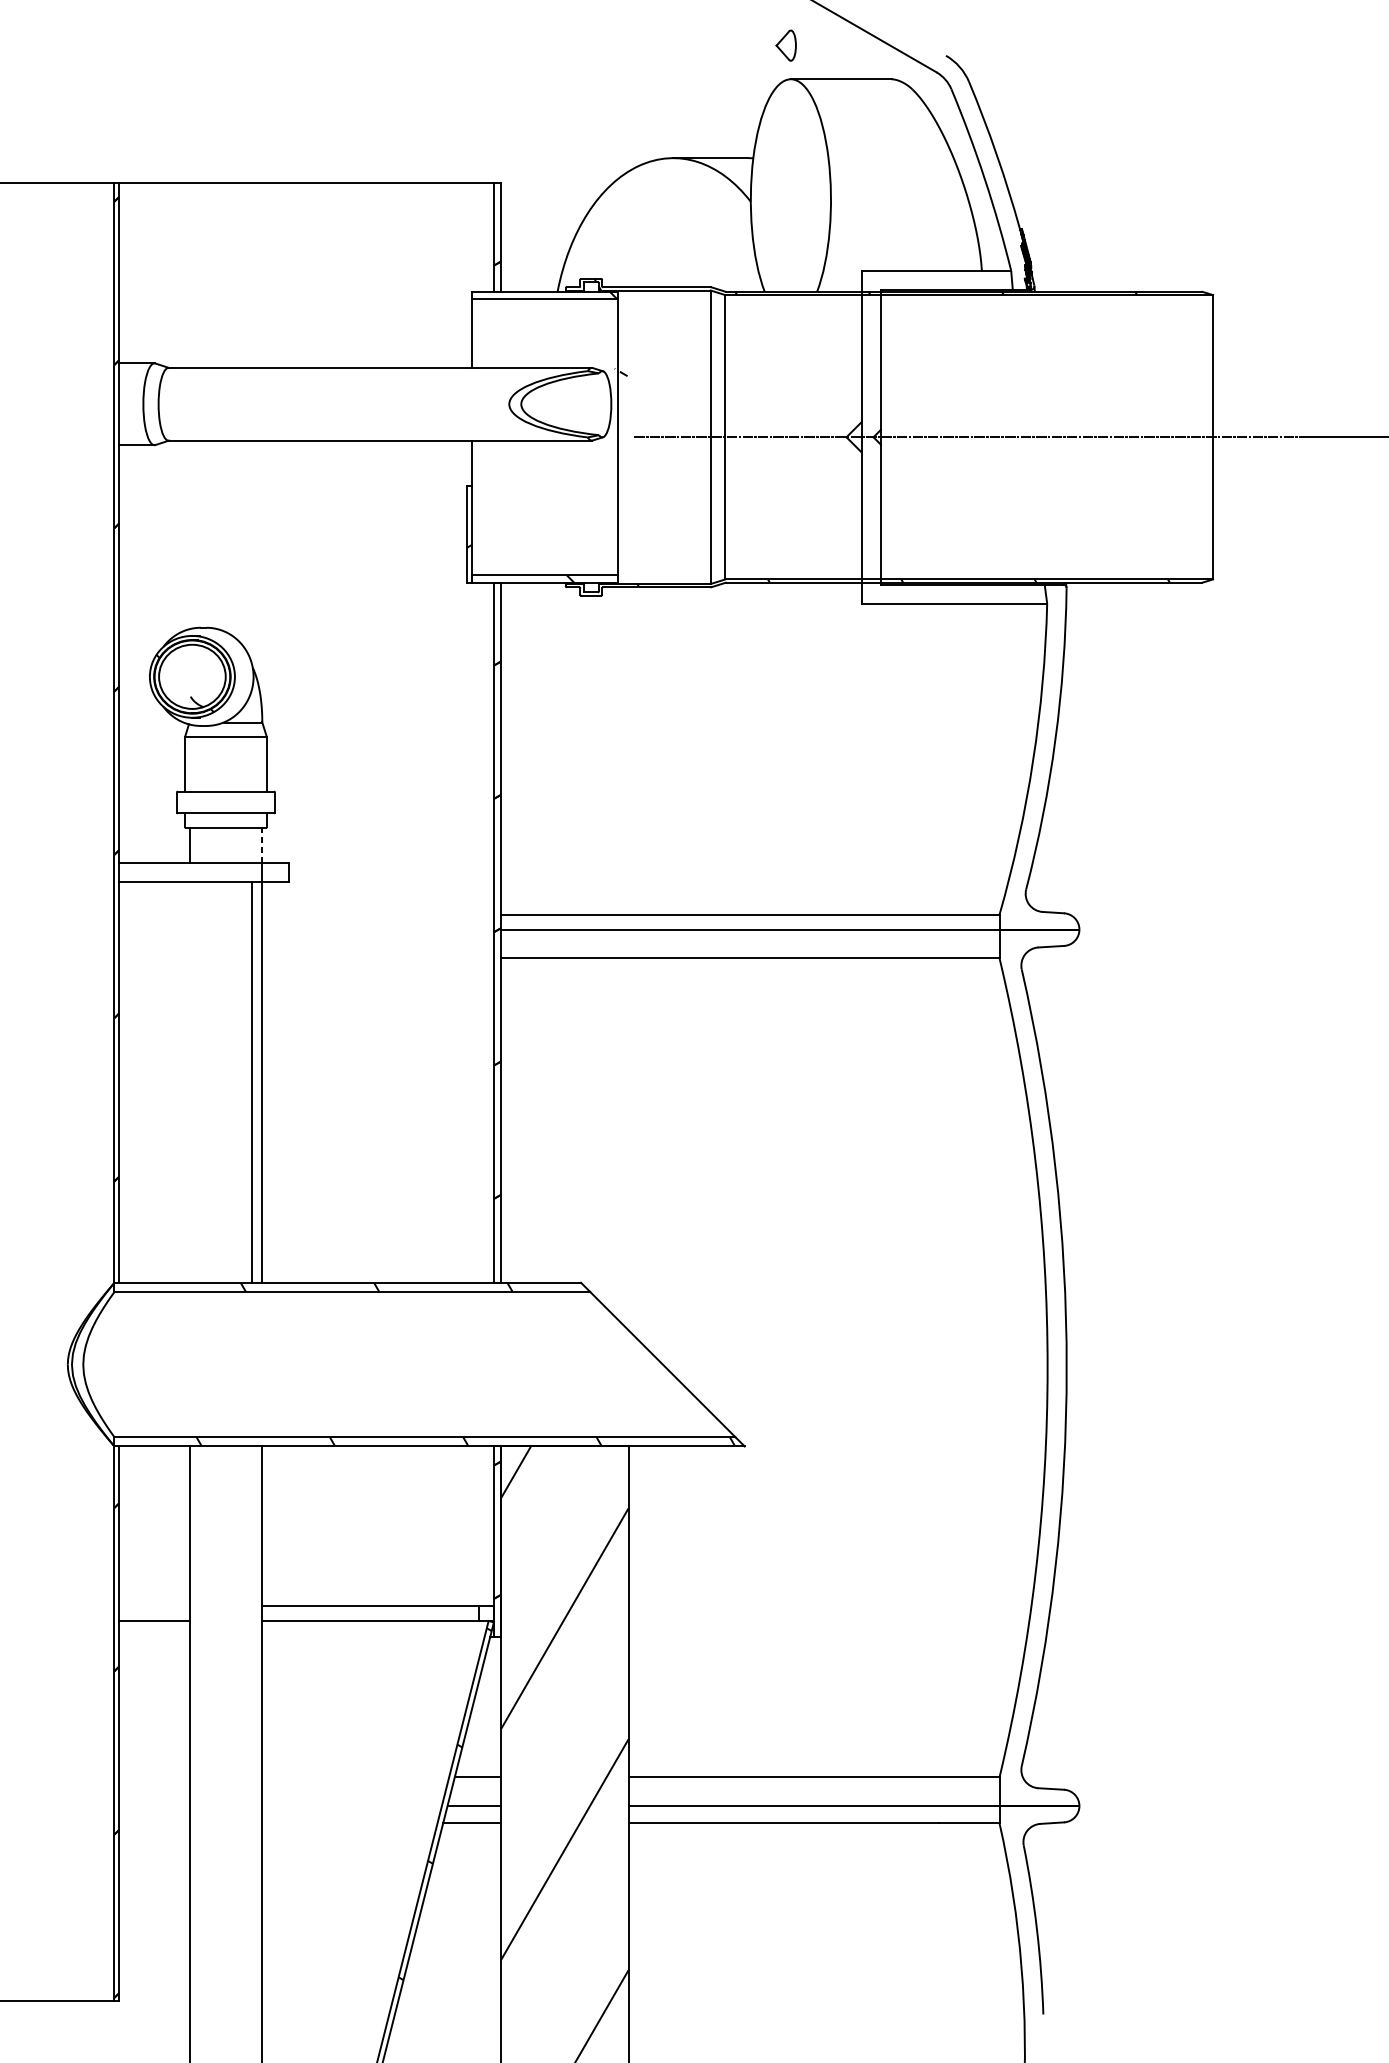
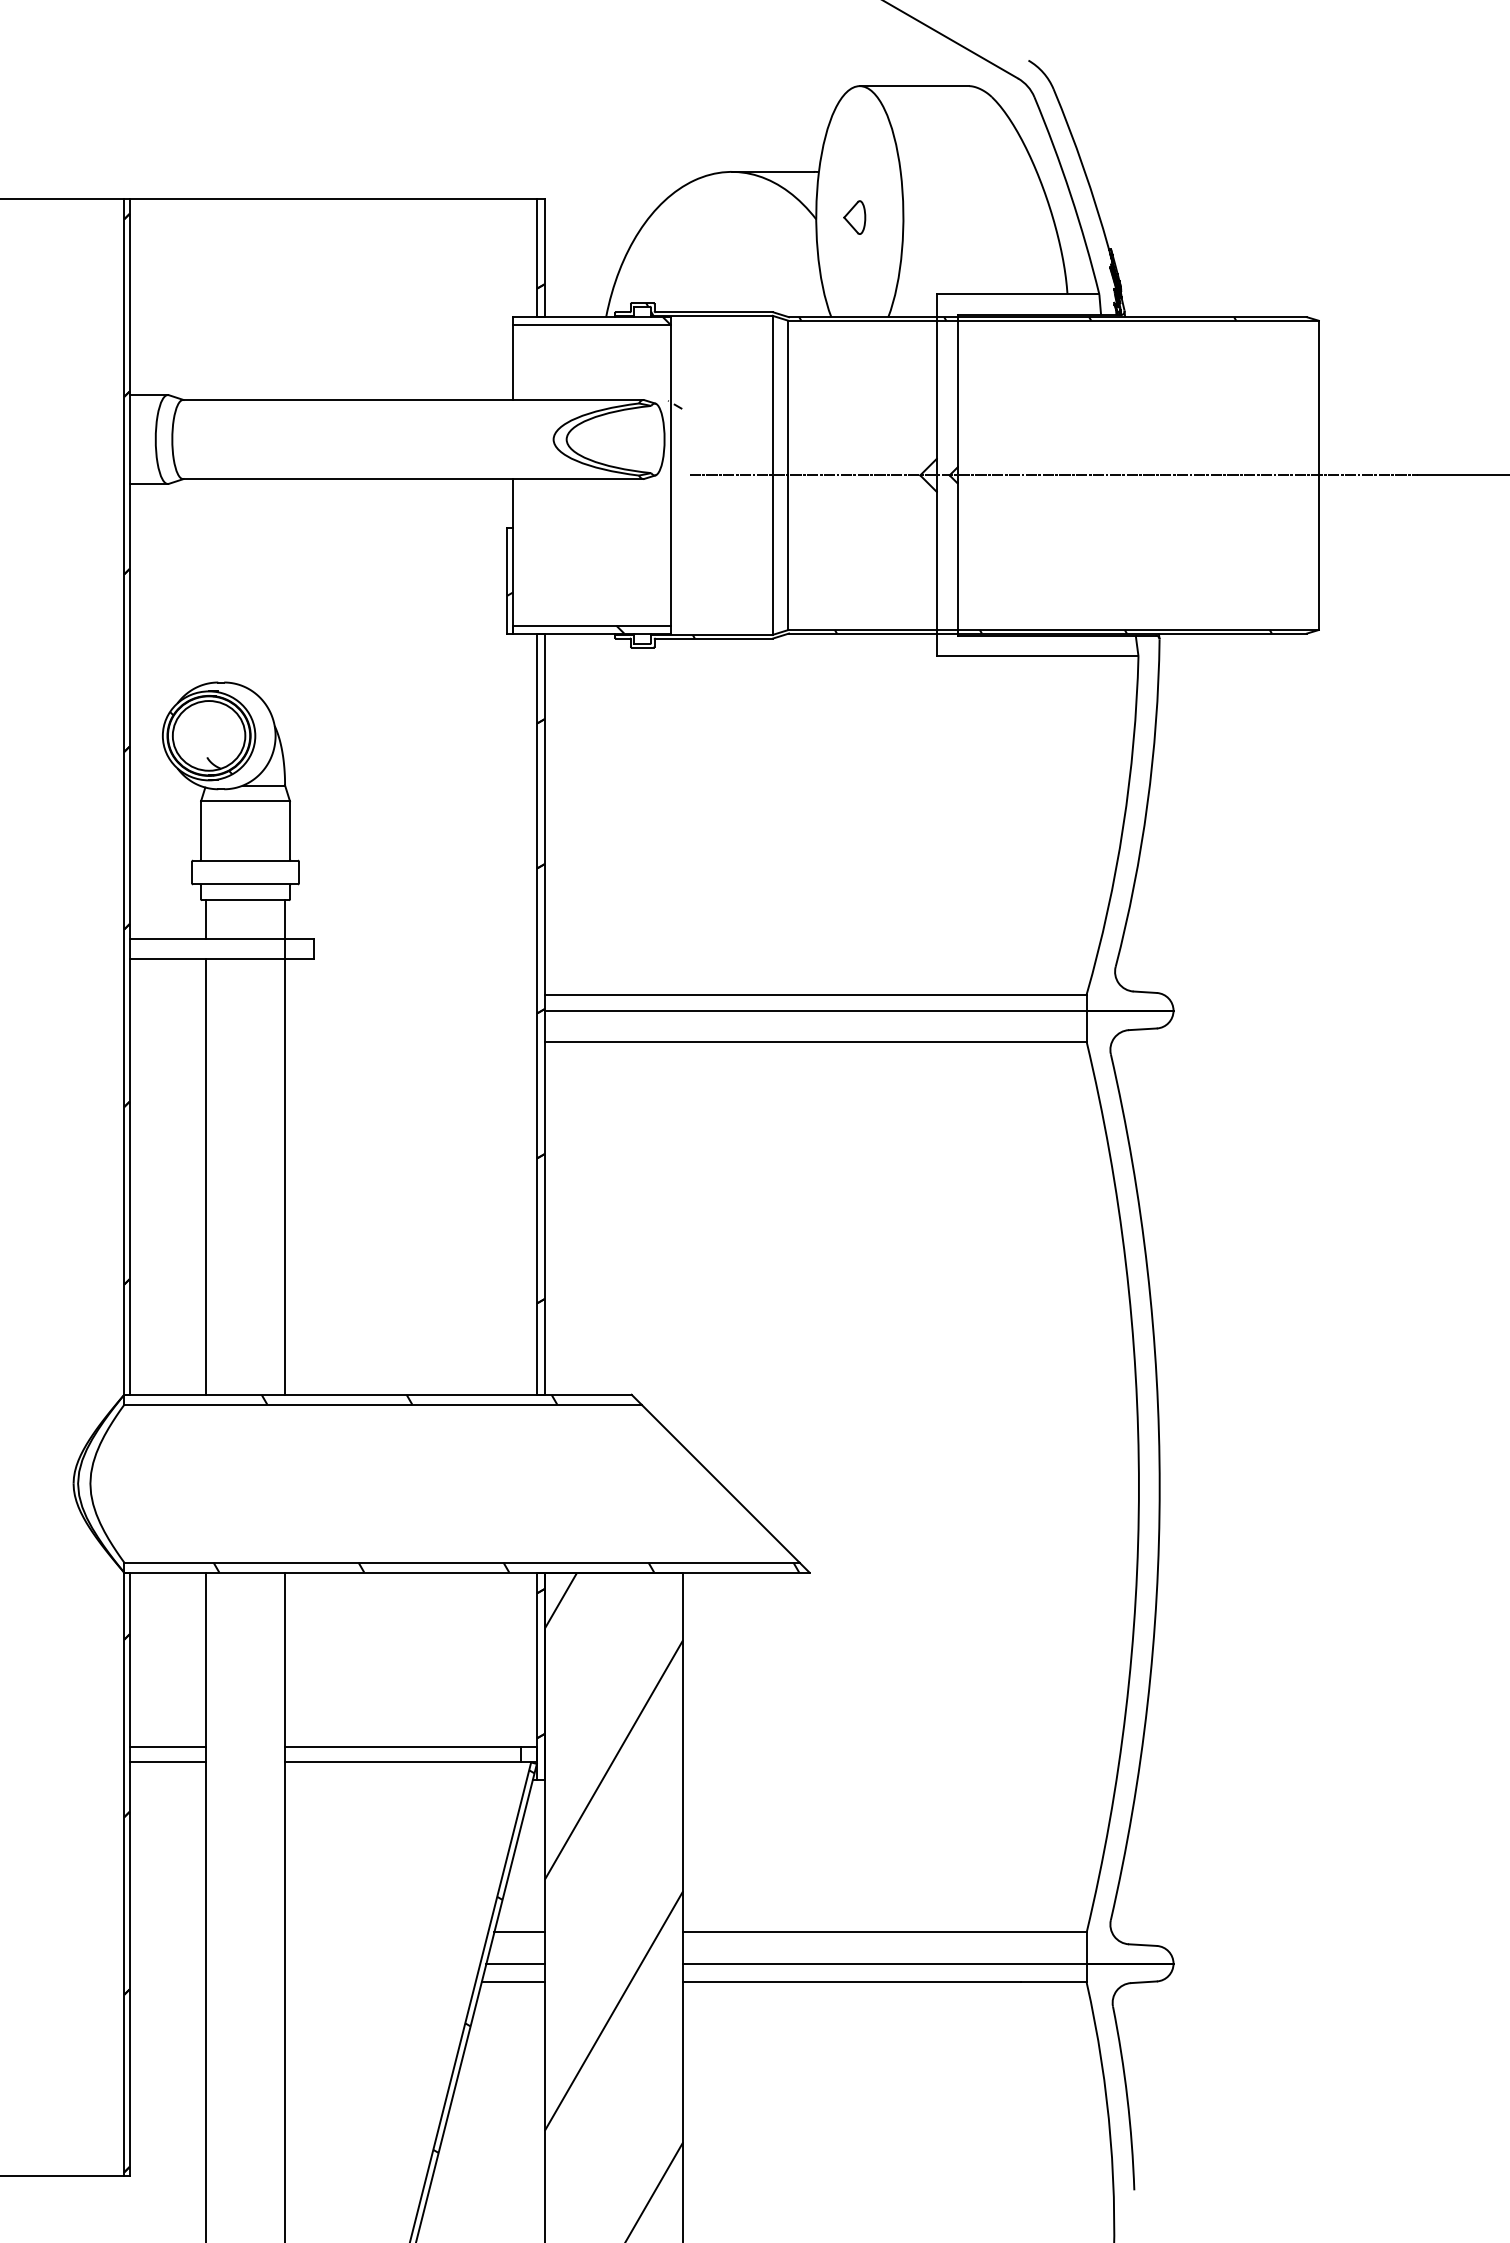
part: (786, 45) -> (854, 217), moved
line: (262, 844) -> (285, 918), dashed -> solid
line: (252, 1082) -> (206, 1176), moved
line: (154, 1606) -> (167, 1746), added

